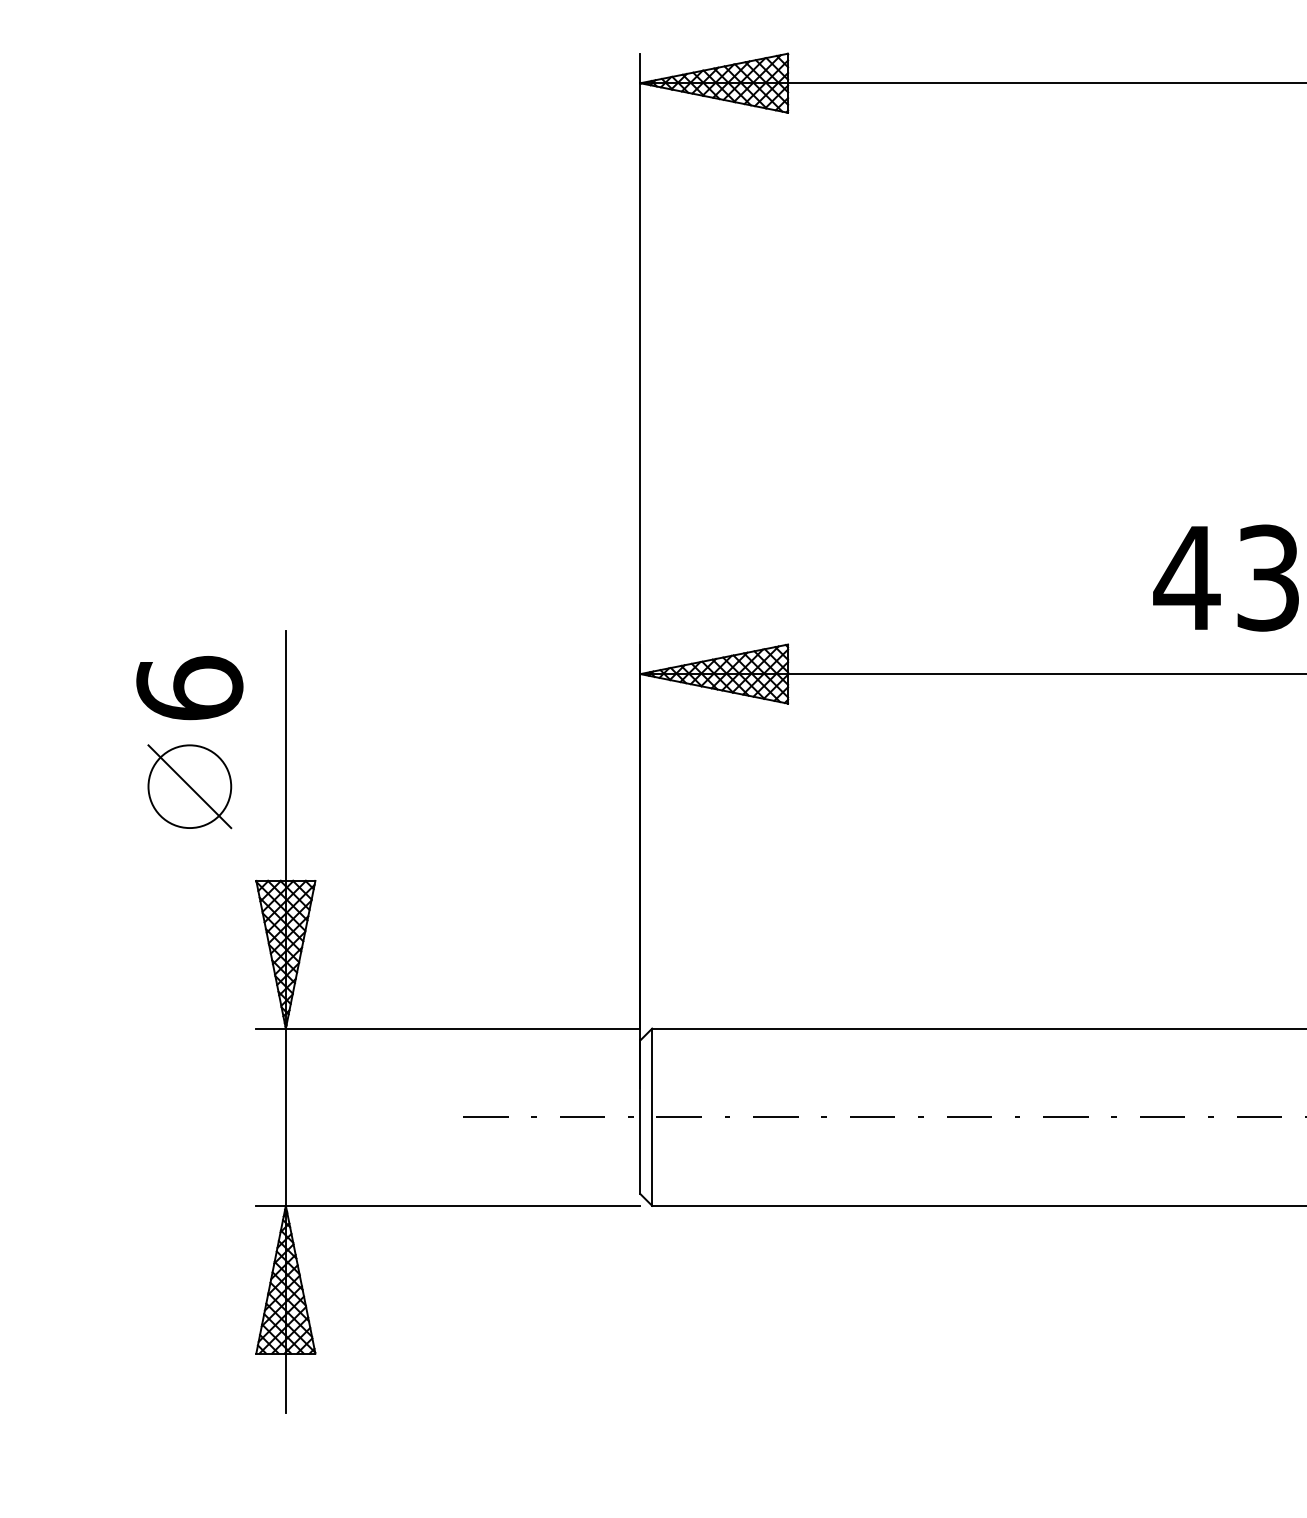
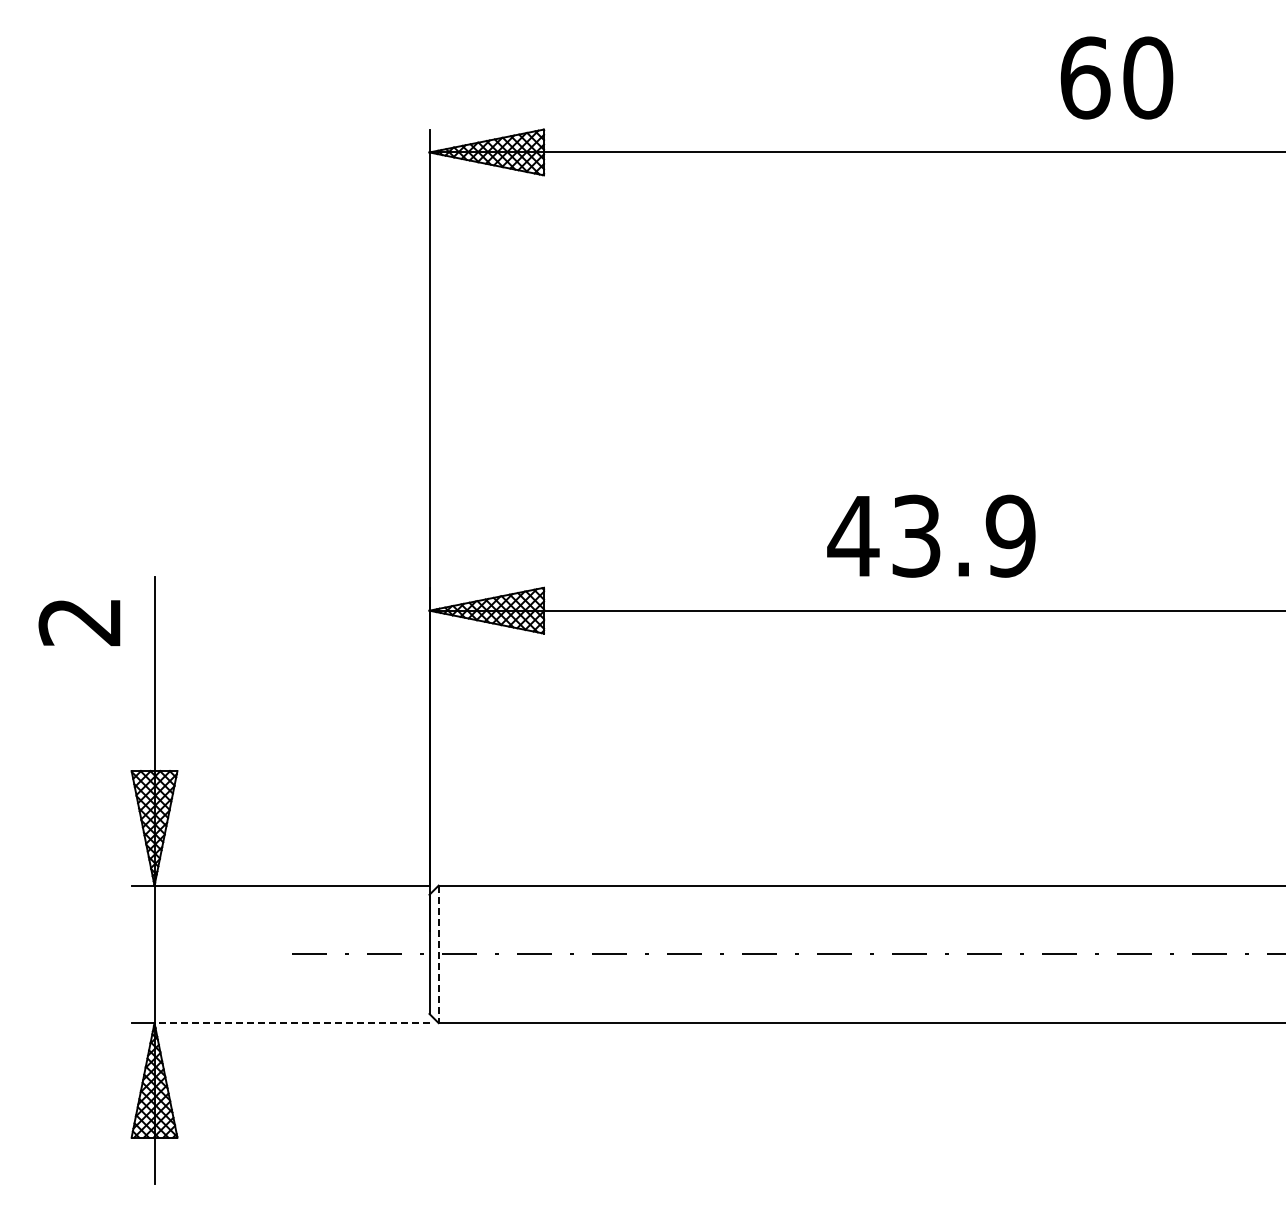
text: (189, 688) -> (79, 621), 6 -> 2
part: (190, 787) -> (80, 698), removed
line: (651, 1117) -> (438, 954), solid -> dashed
line: (462, 1206) -> (291, 1023), solid -> dashed

